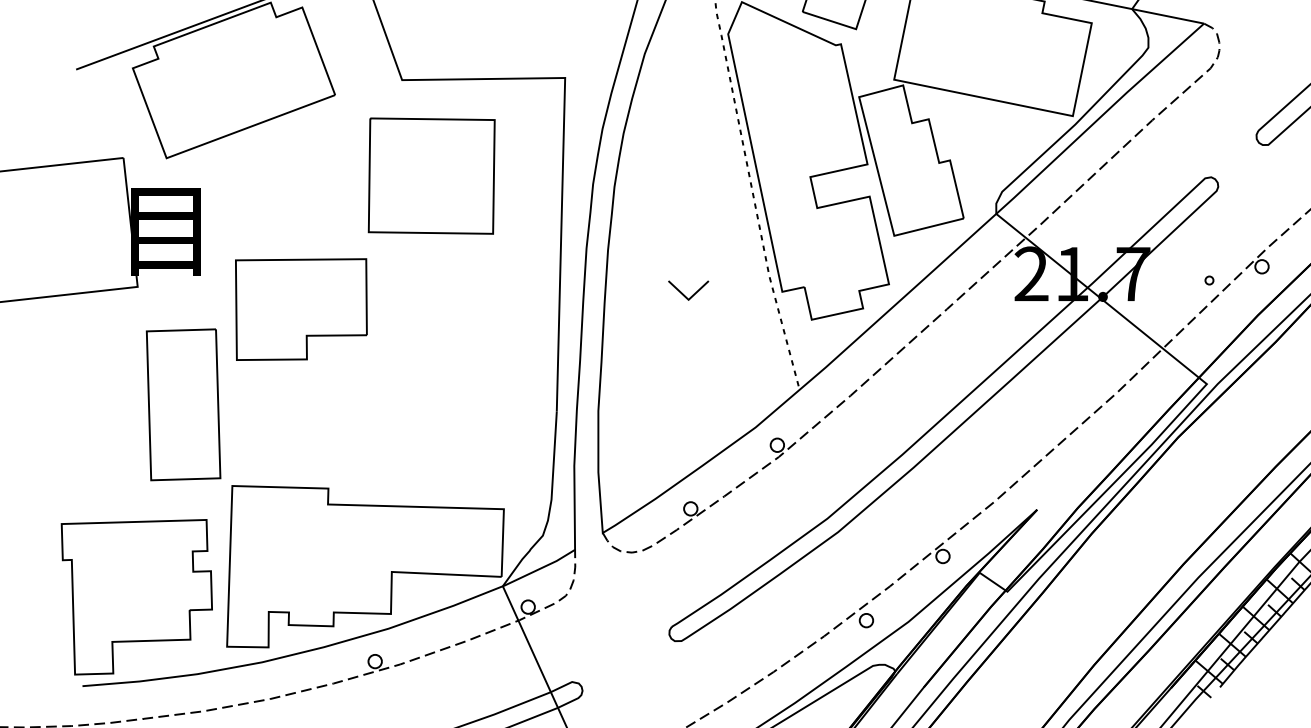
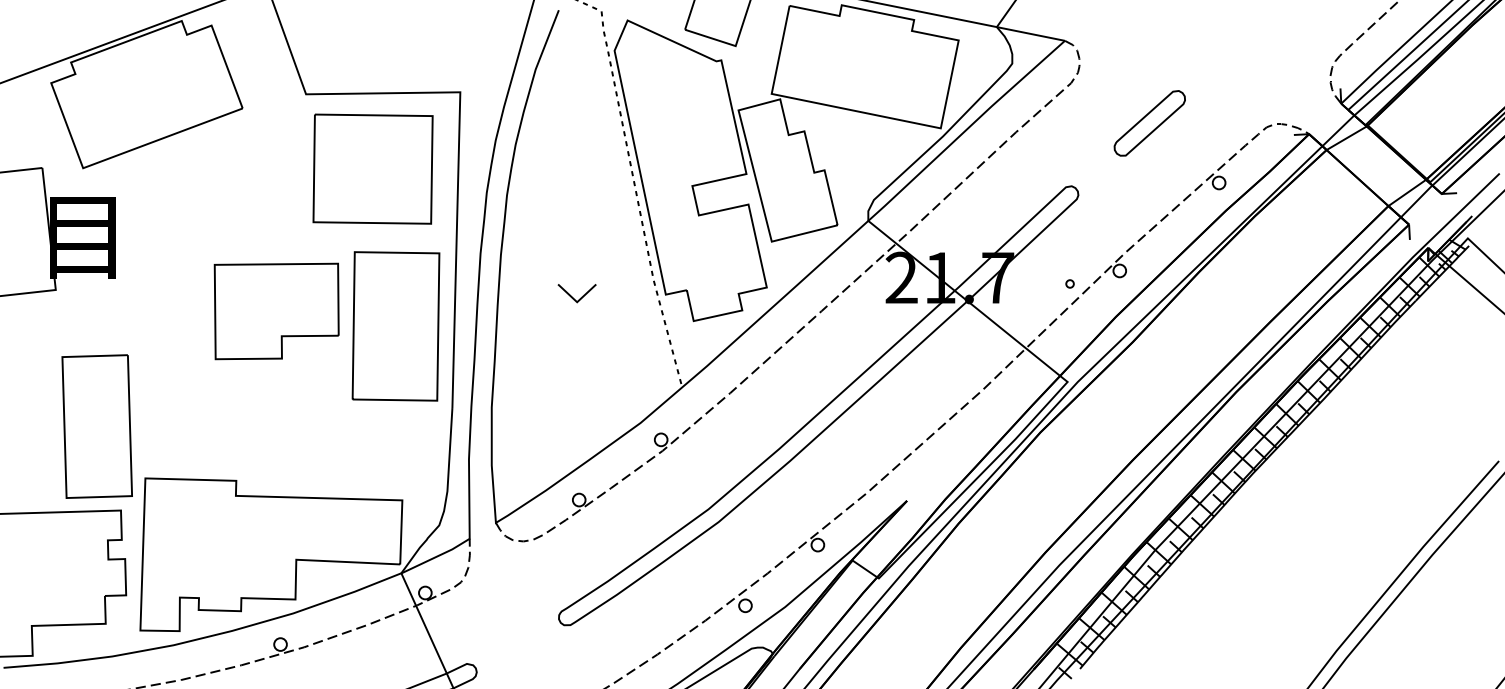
part: (431, 175) -> (372, 168), moved
part: (301, 309) -> (276, 311), moved
part: (496, 325) -> (395, 326), added
part: (182, 404) -> (96, 426), moved

